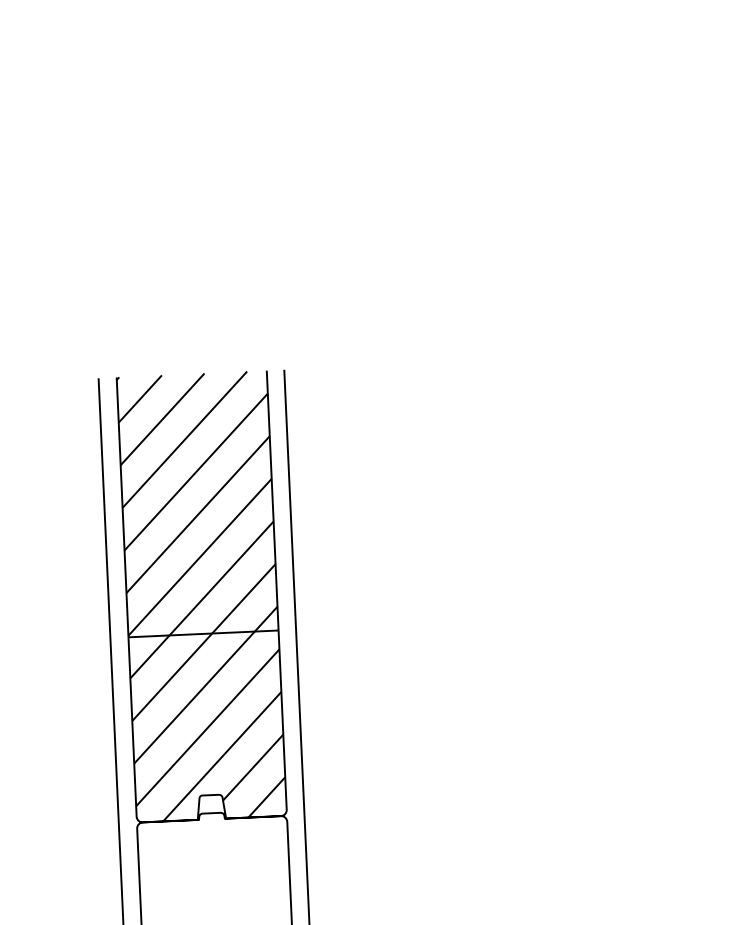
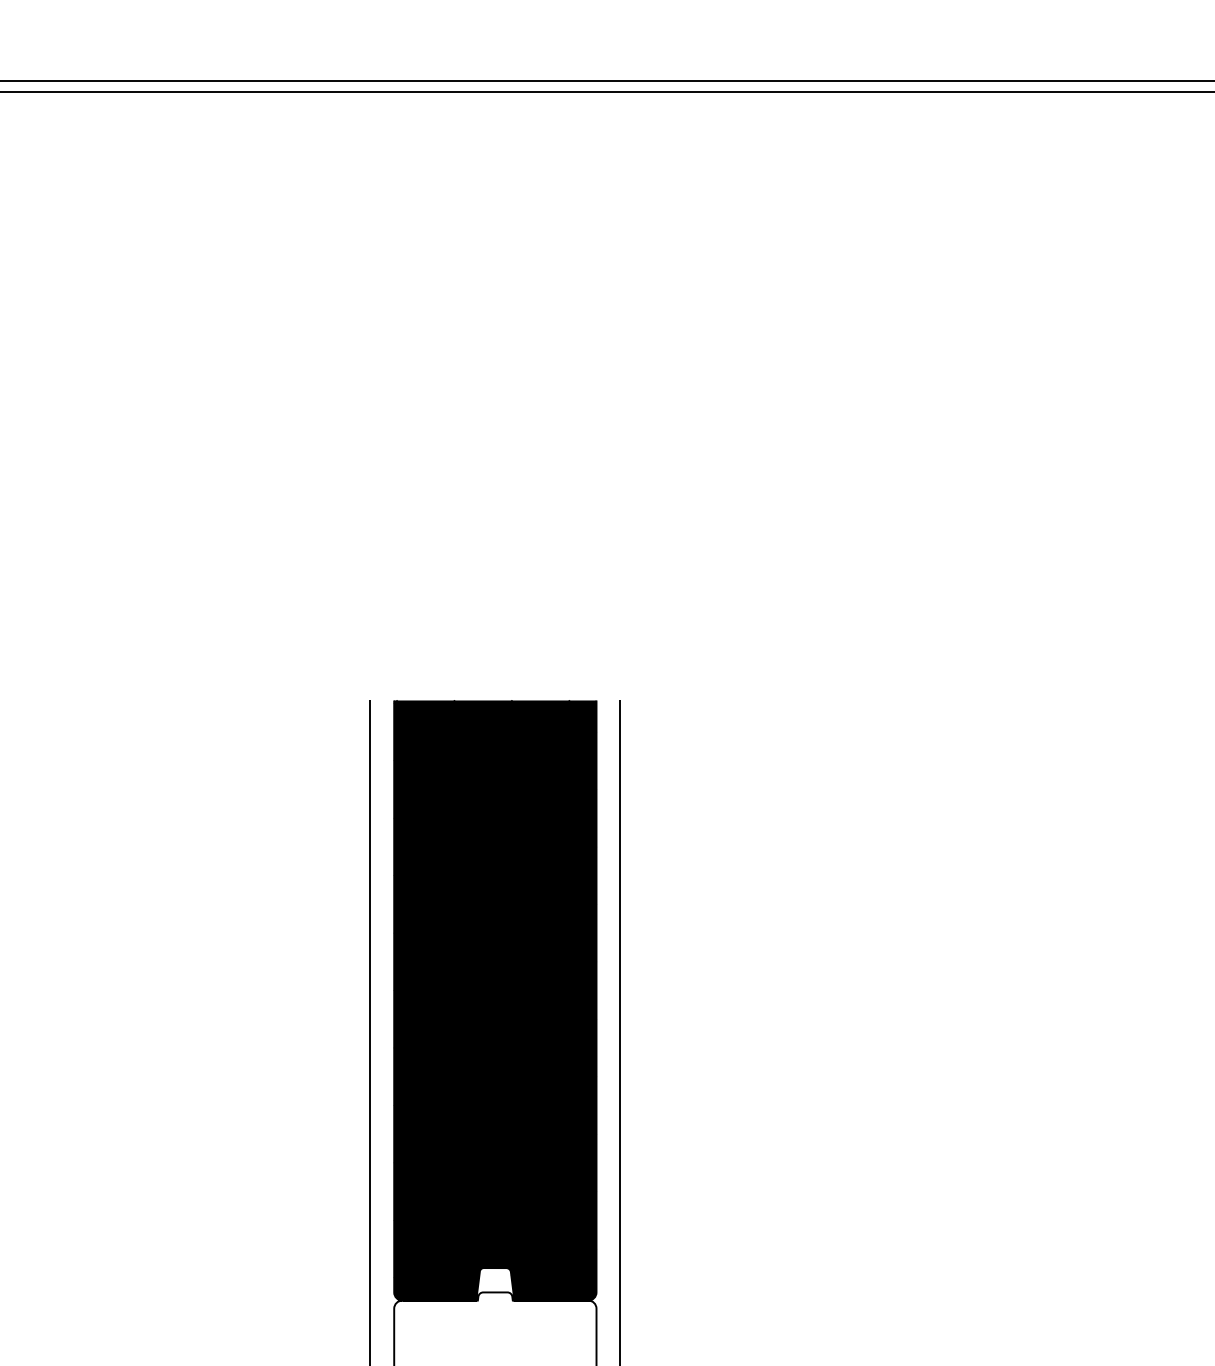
fill: (201, 596) -> (495, 1000), added

